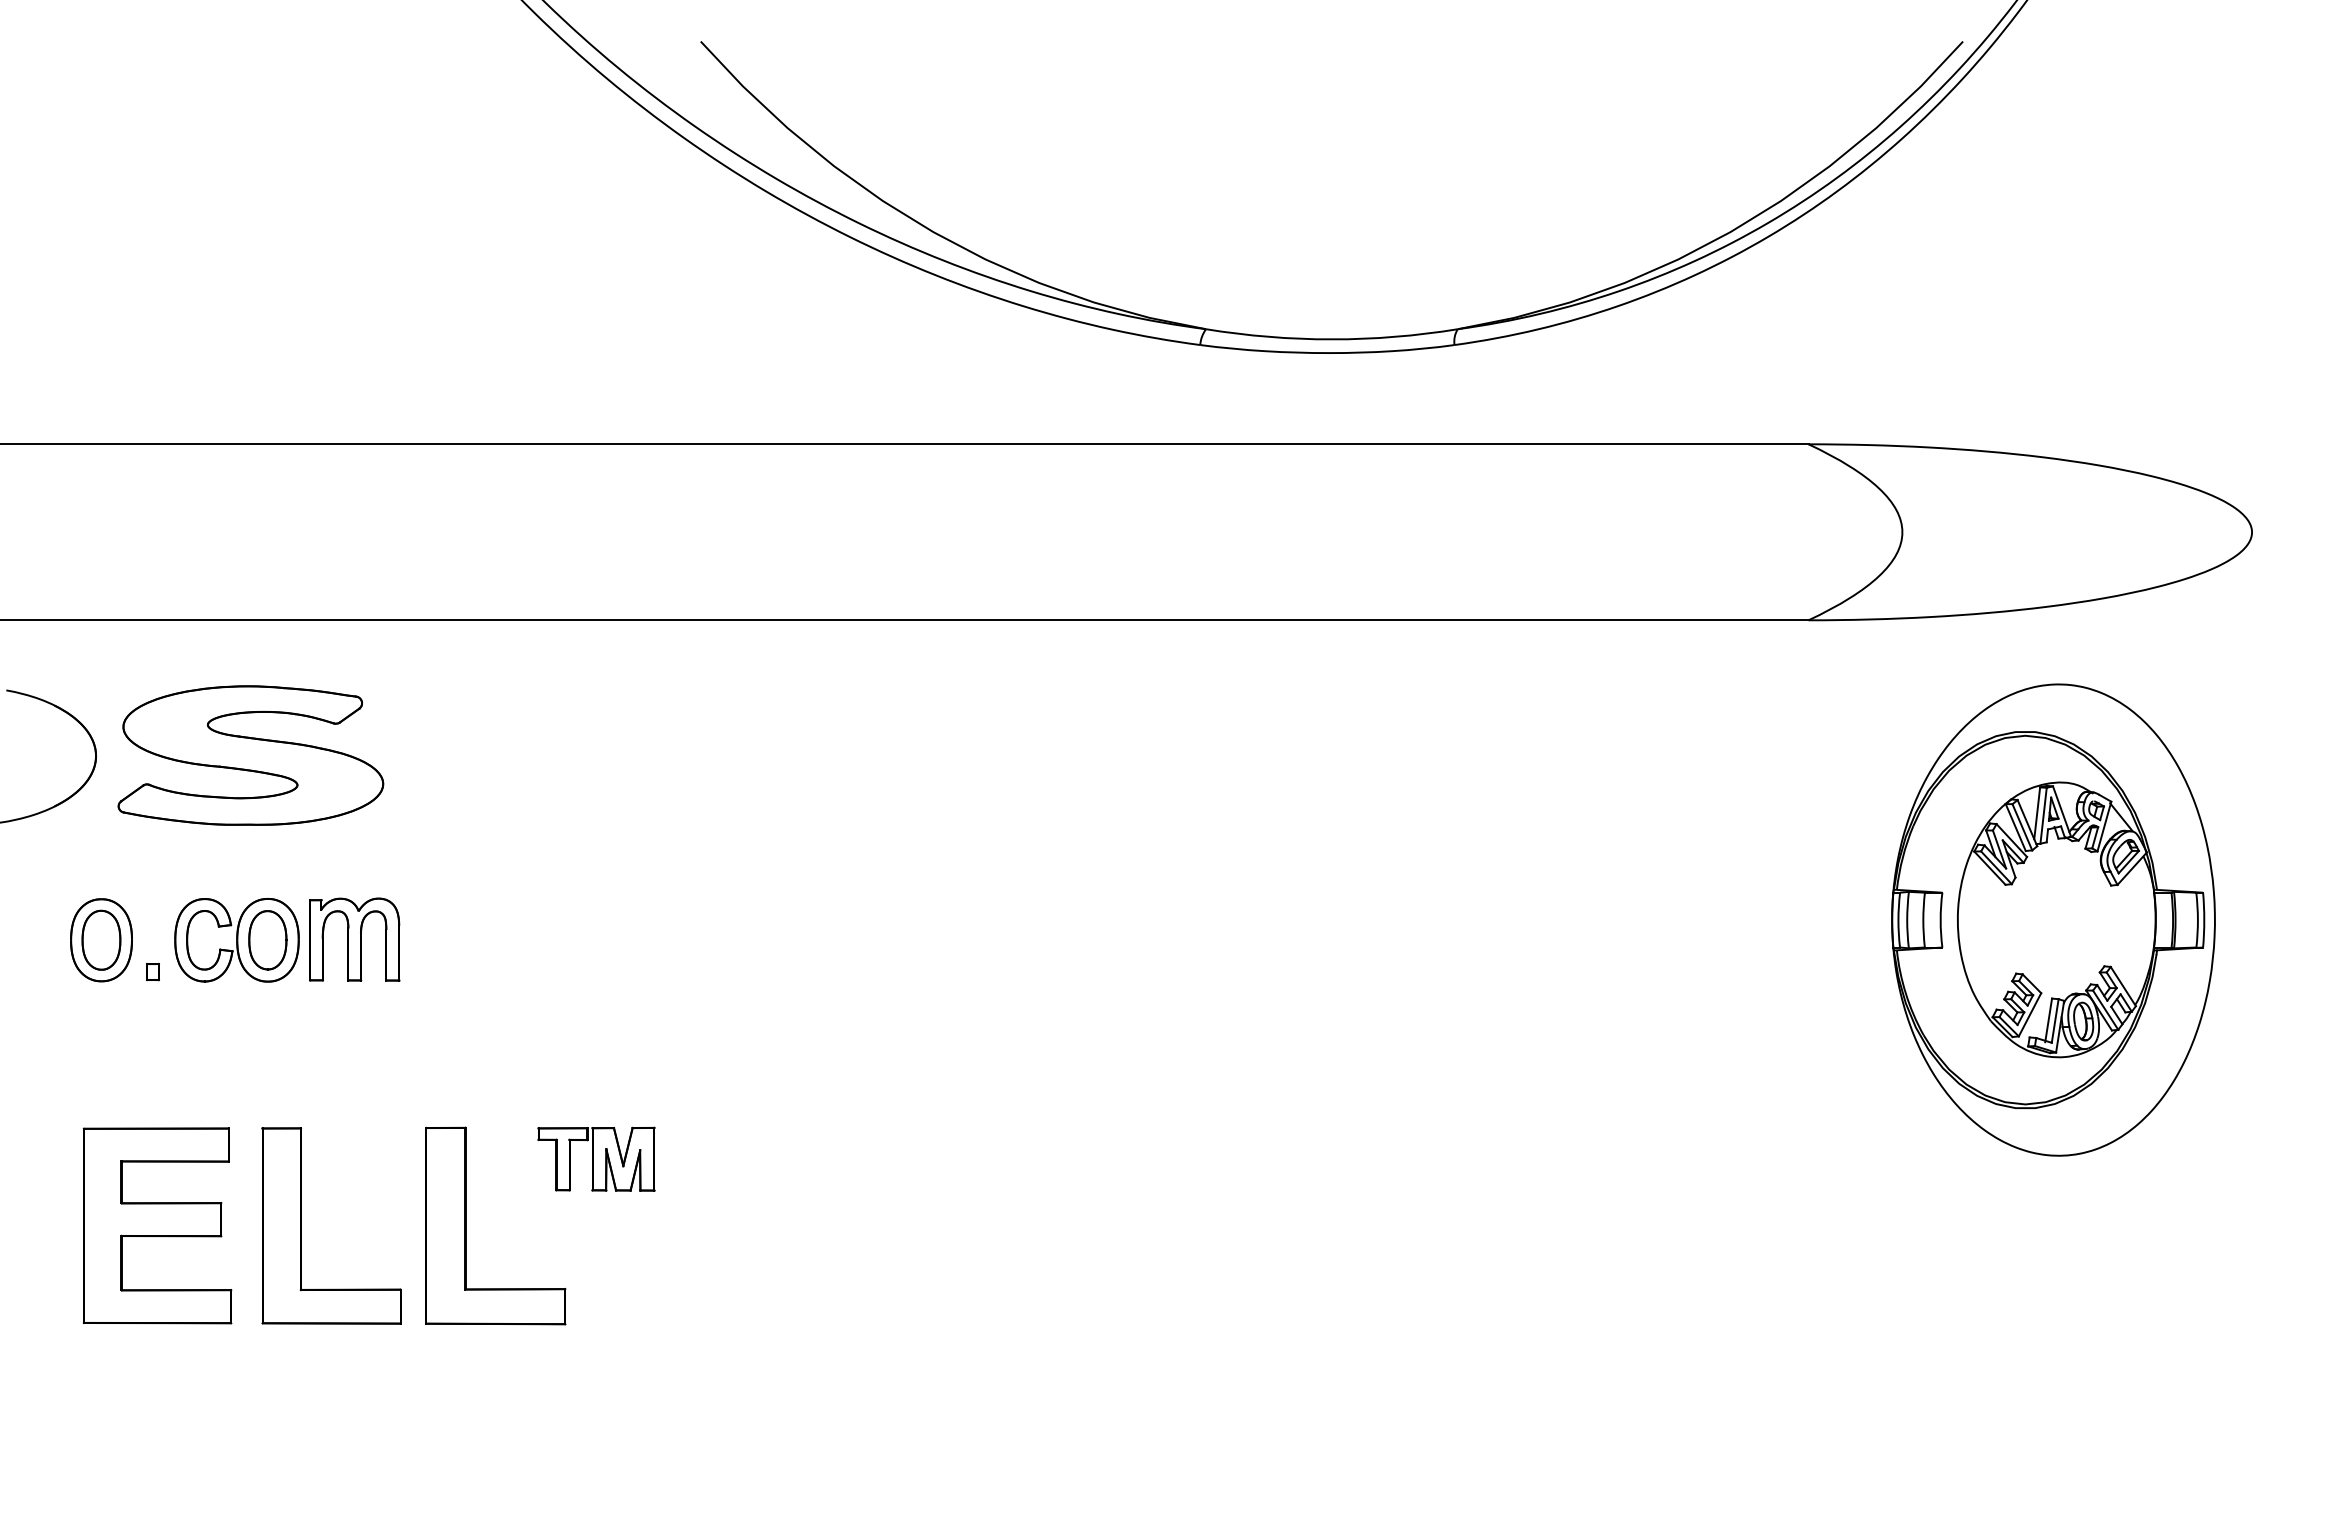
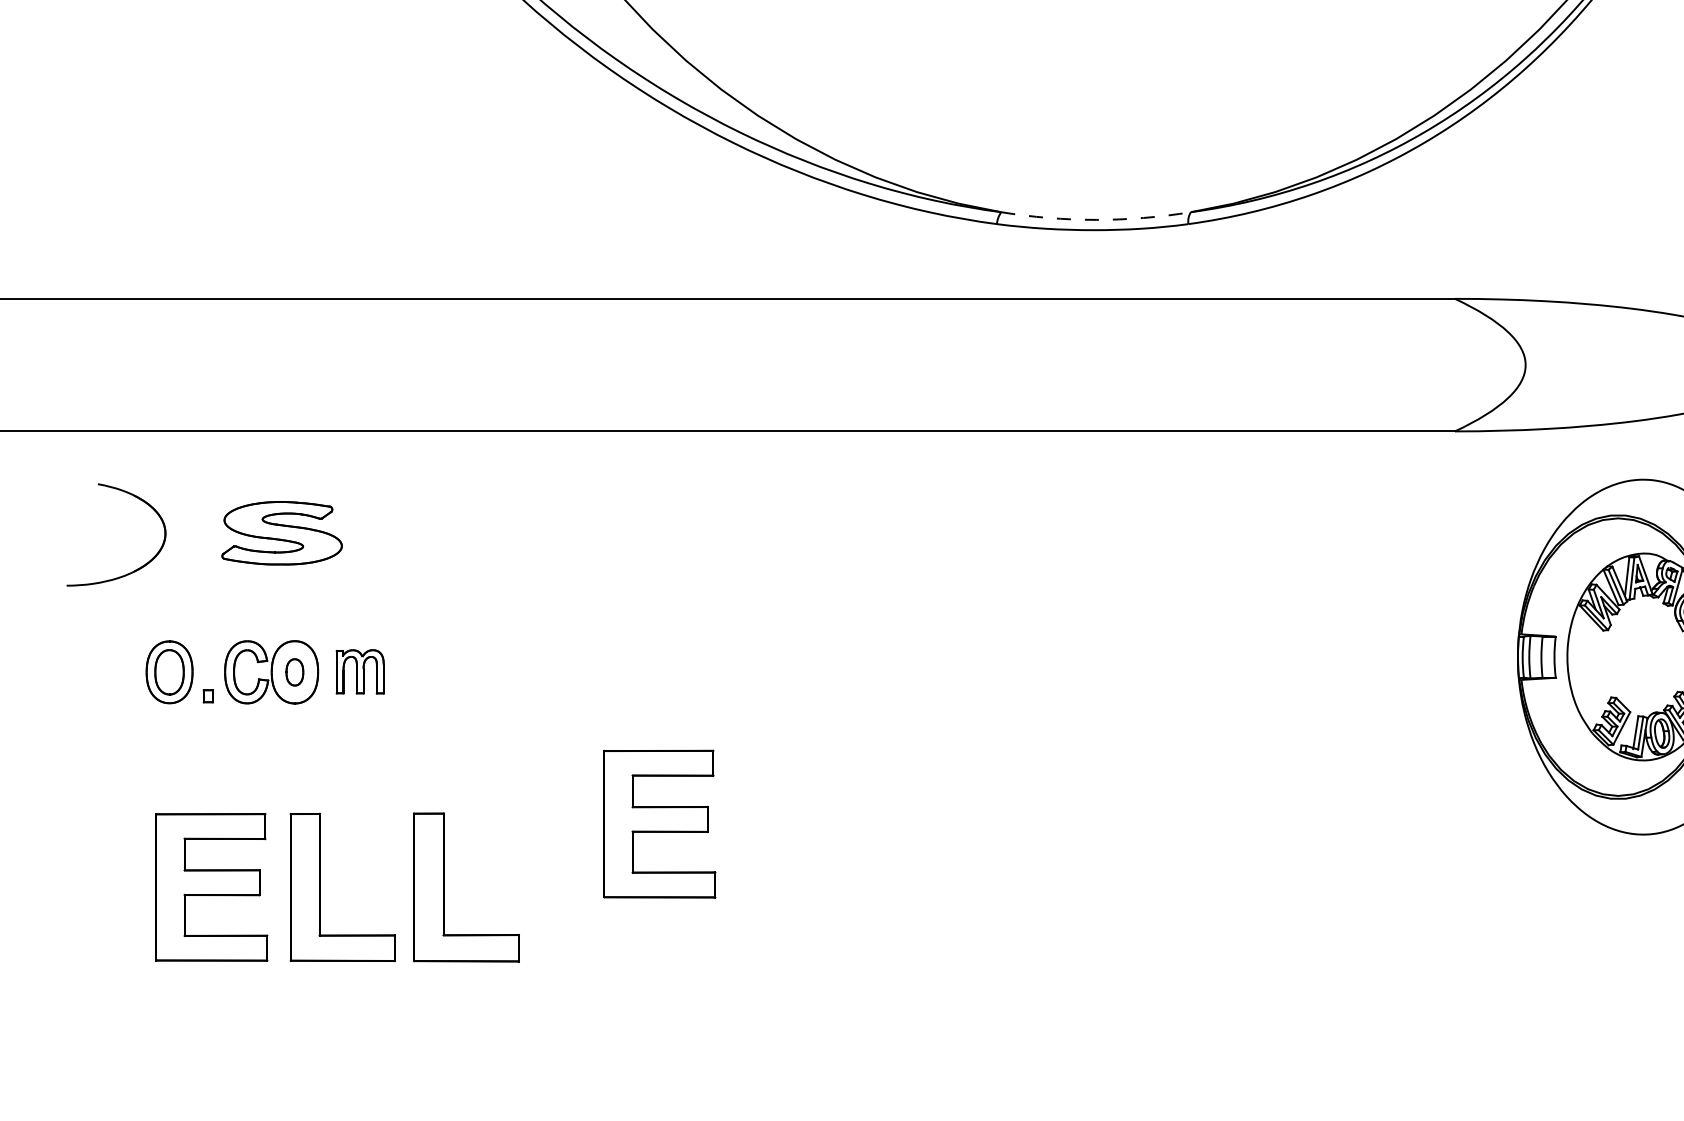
arc: (1331, 339) -> (1095, 219), solid -> dashed
part: (250, 755) -> (281, 533), size x0.6
part: (354, 939) -> (360, 671), size x0.7
part: (267, 940) -> (294, 672), size x0.6
part: (752, 1141) -> (659, 823), added
part: (596, 1158) -> (542, 836), removed

